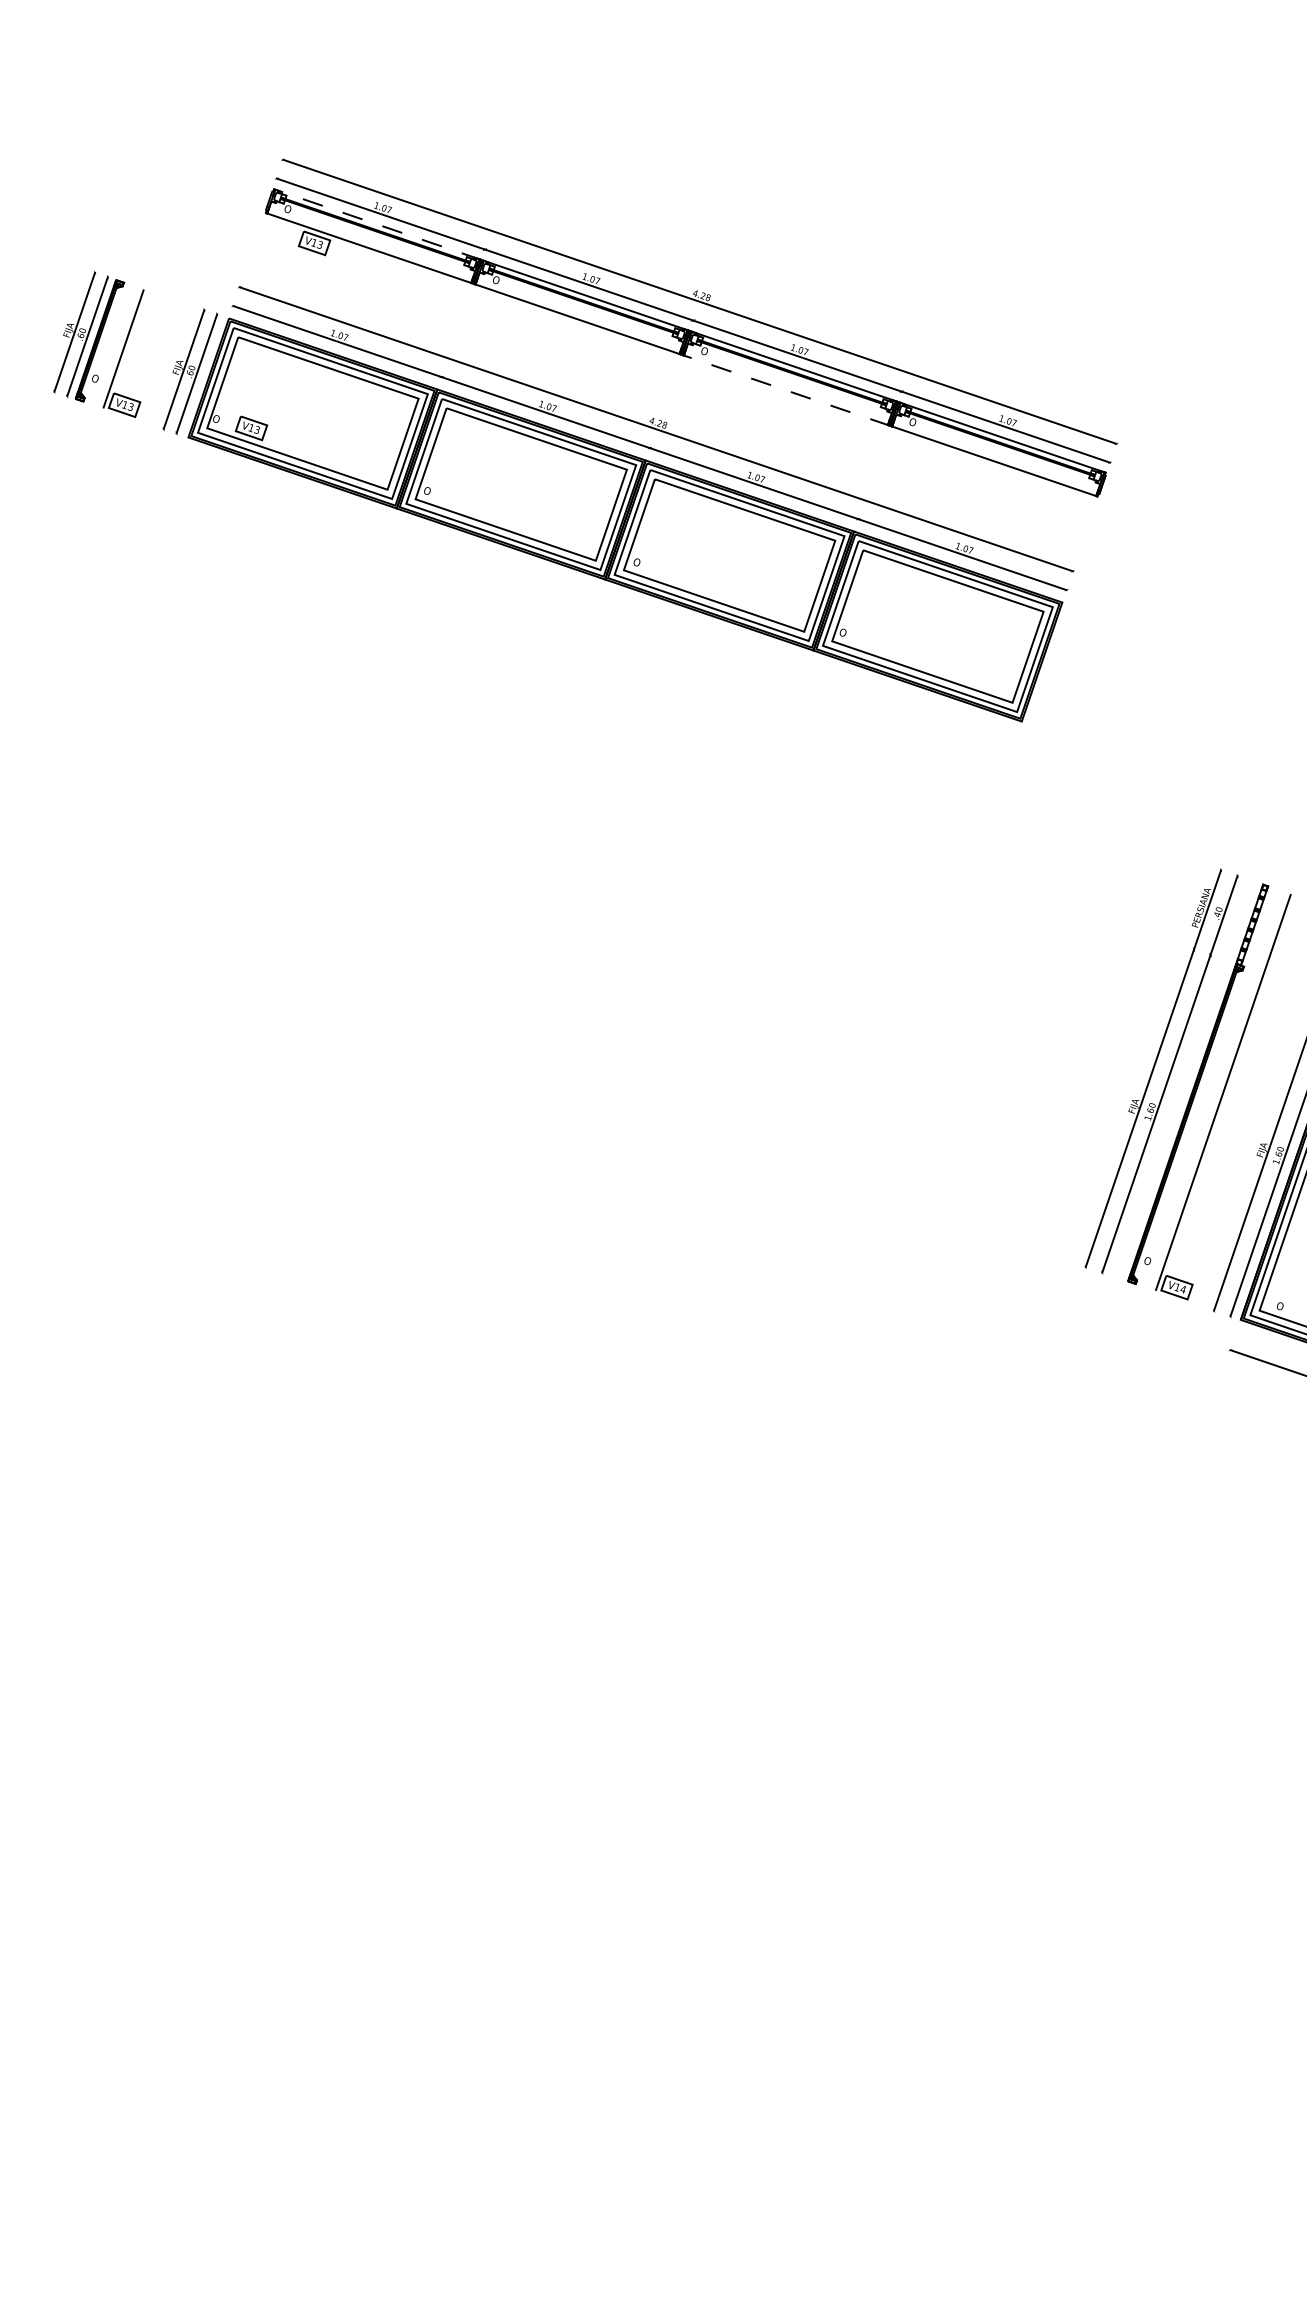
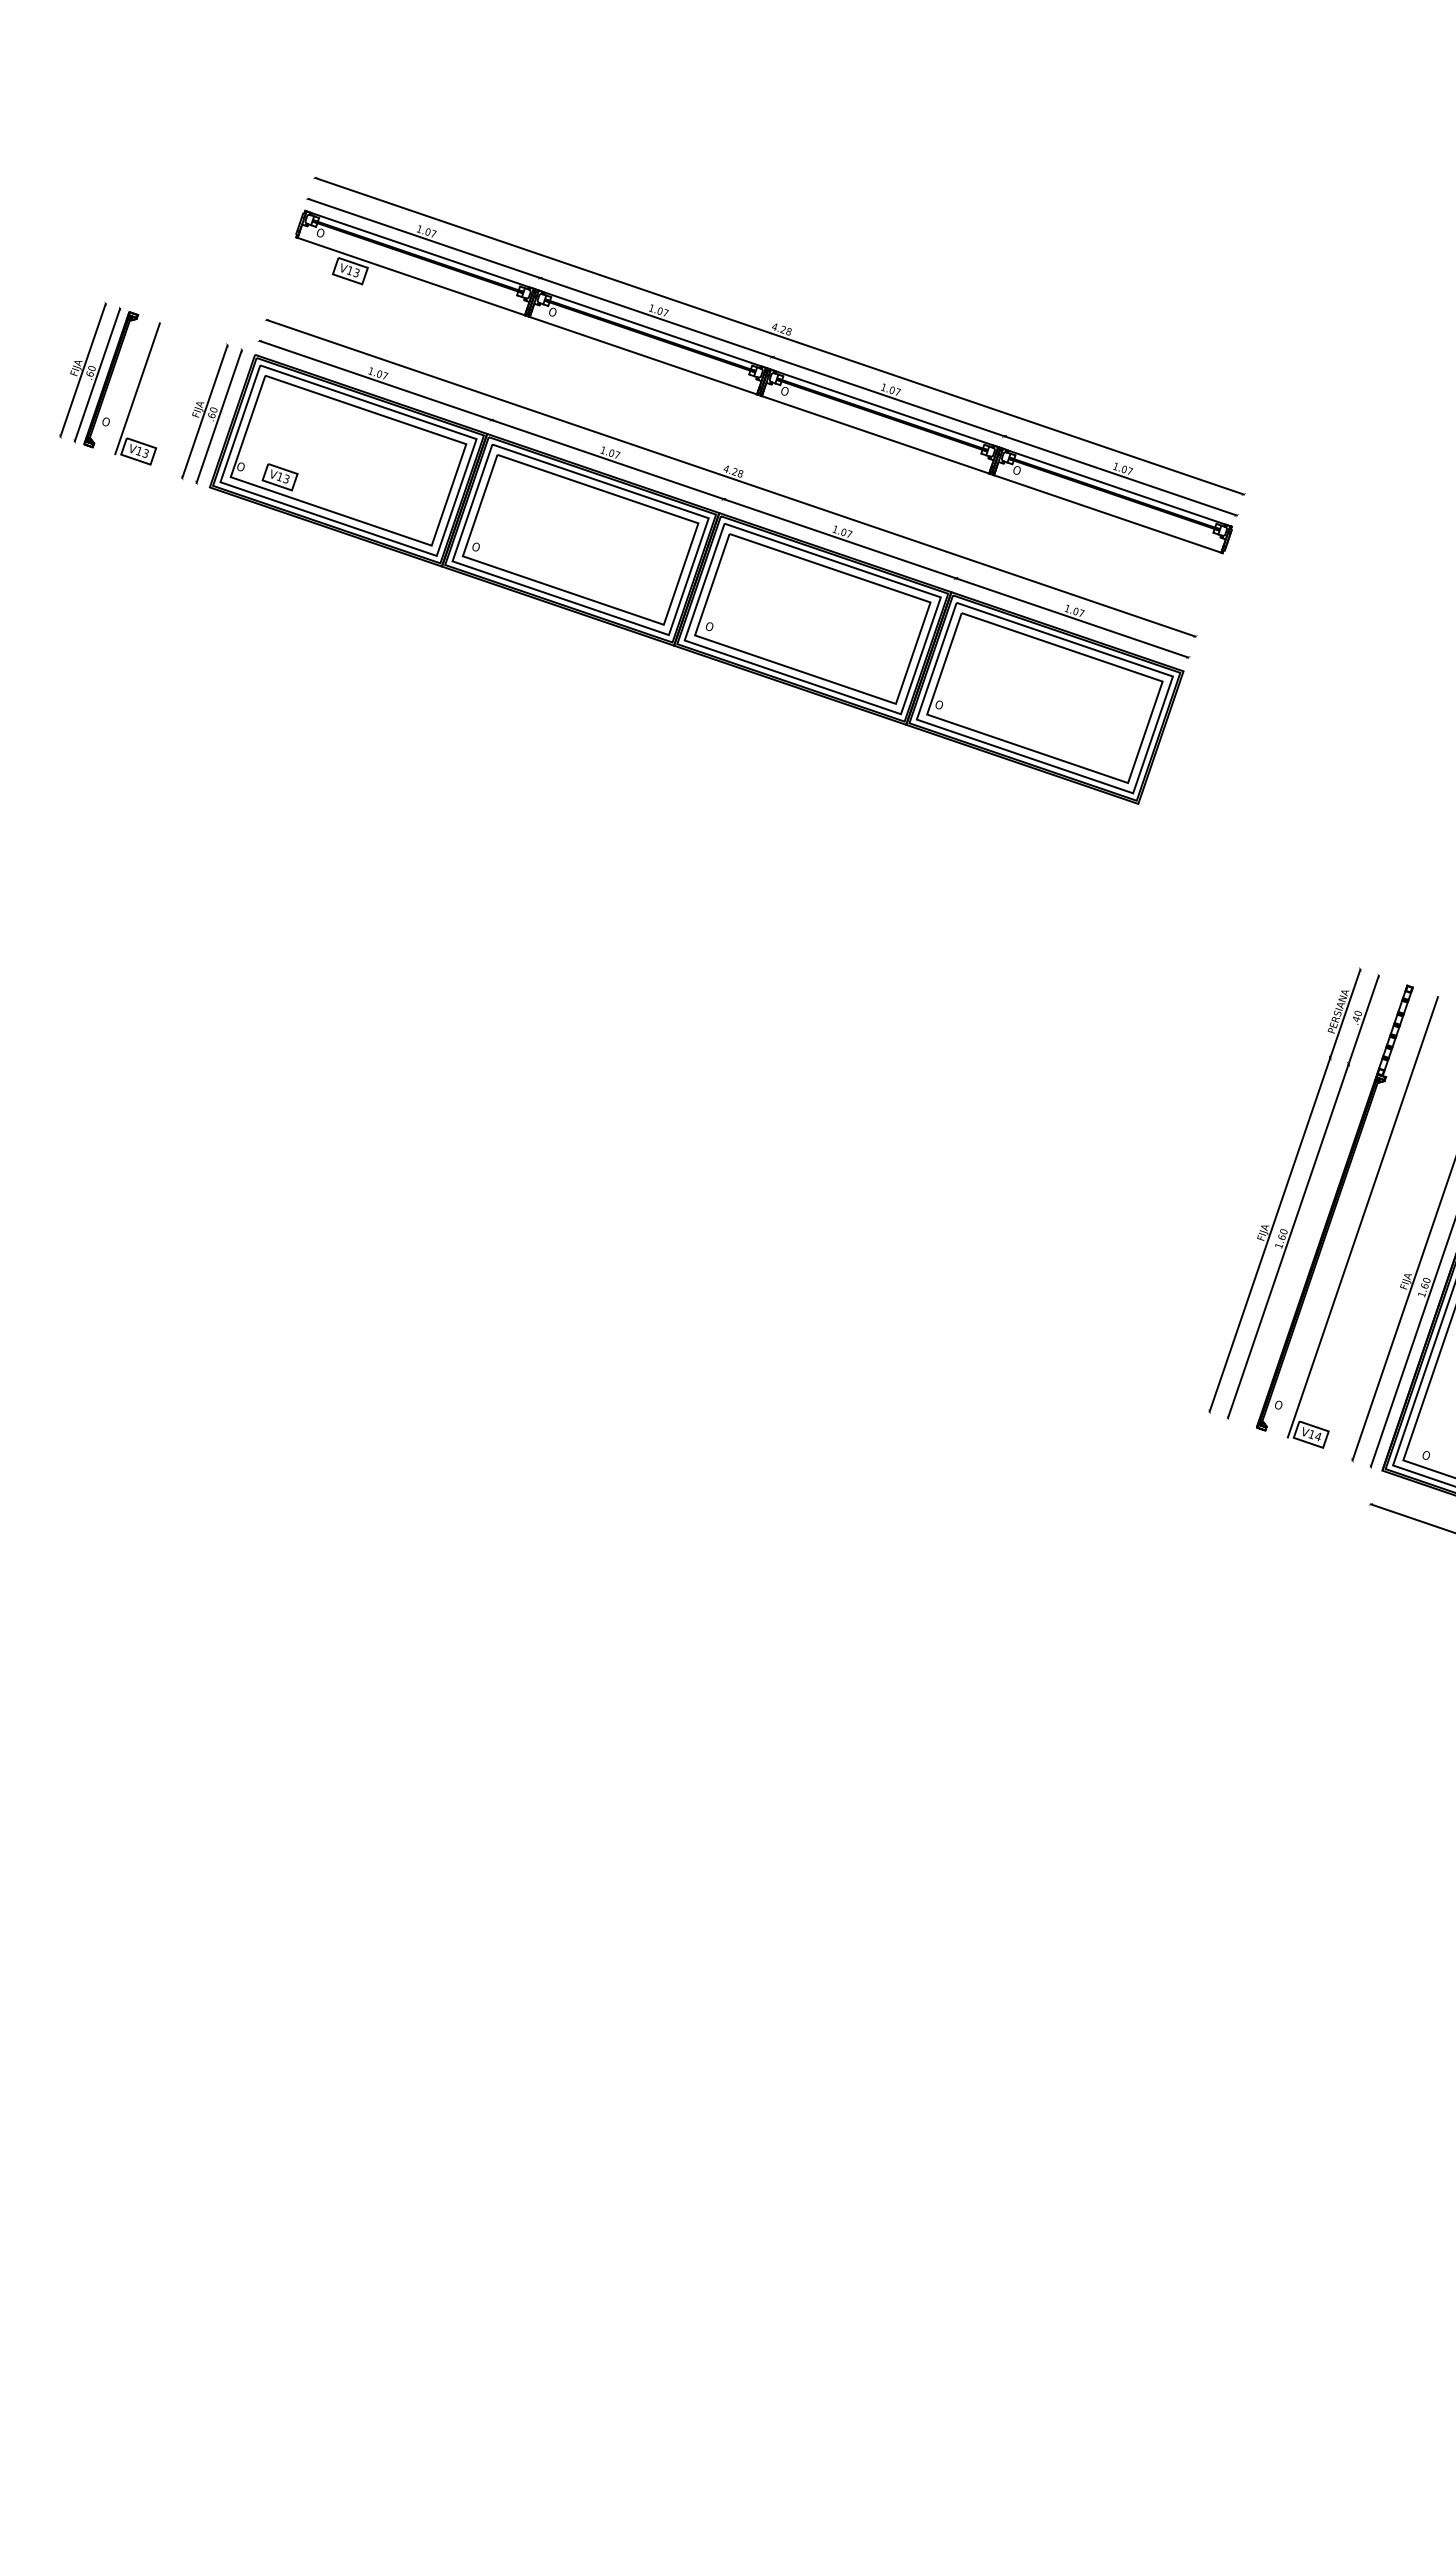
line: (377, 224) -> (420, 250), dashed -> solid
line: (785, 389) -> (875, 434), dashed -> solid

